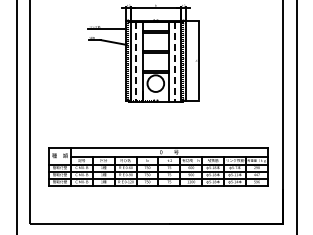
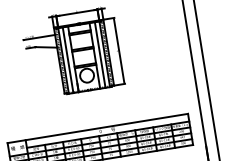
line: (136, 61) -> (68, 60), dashed -> solid
line: (175, 61) -> (100, 54), dashed -> solid

